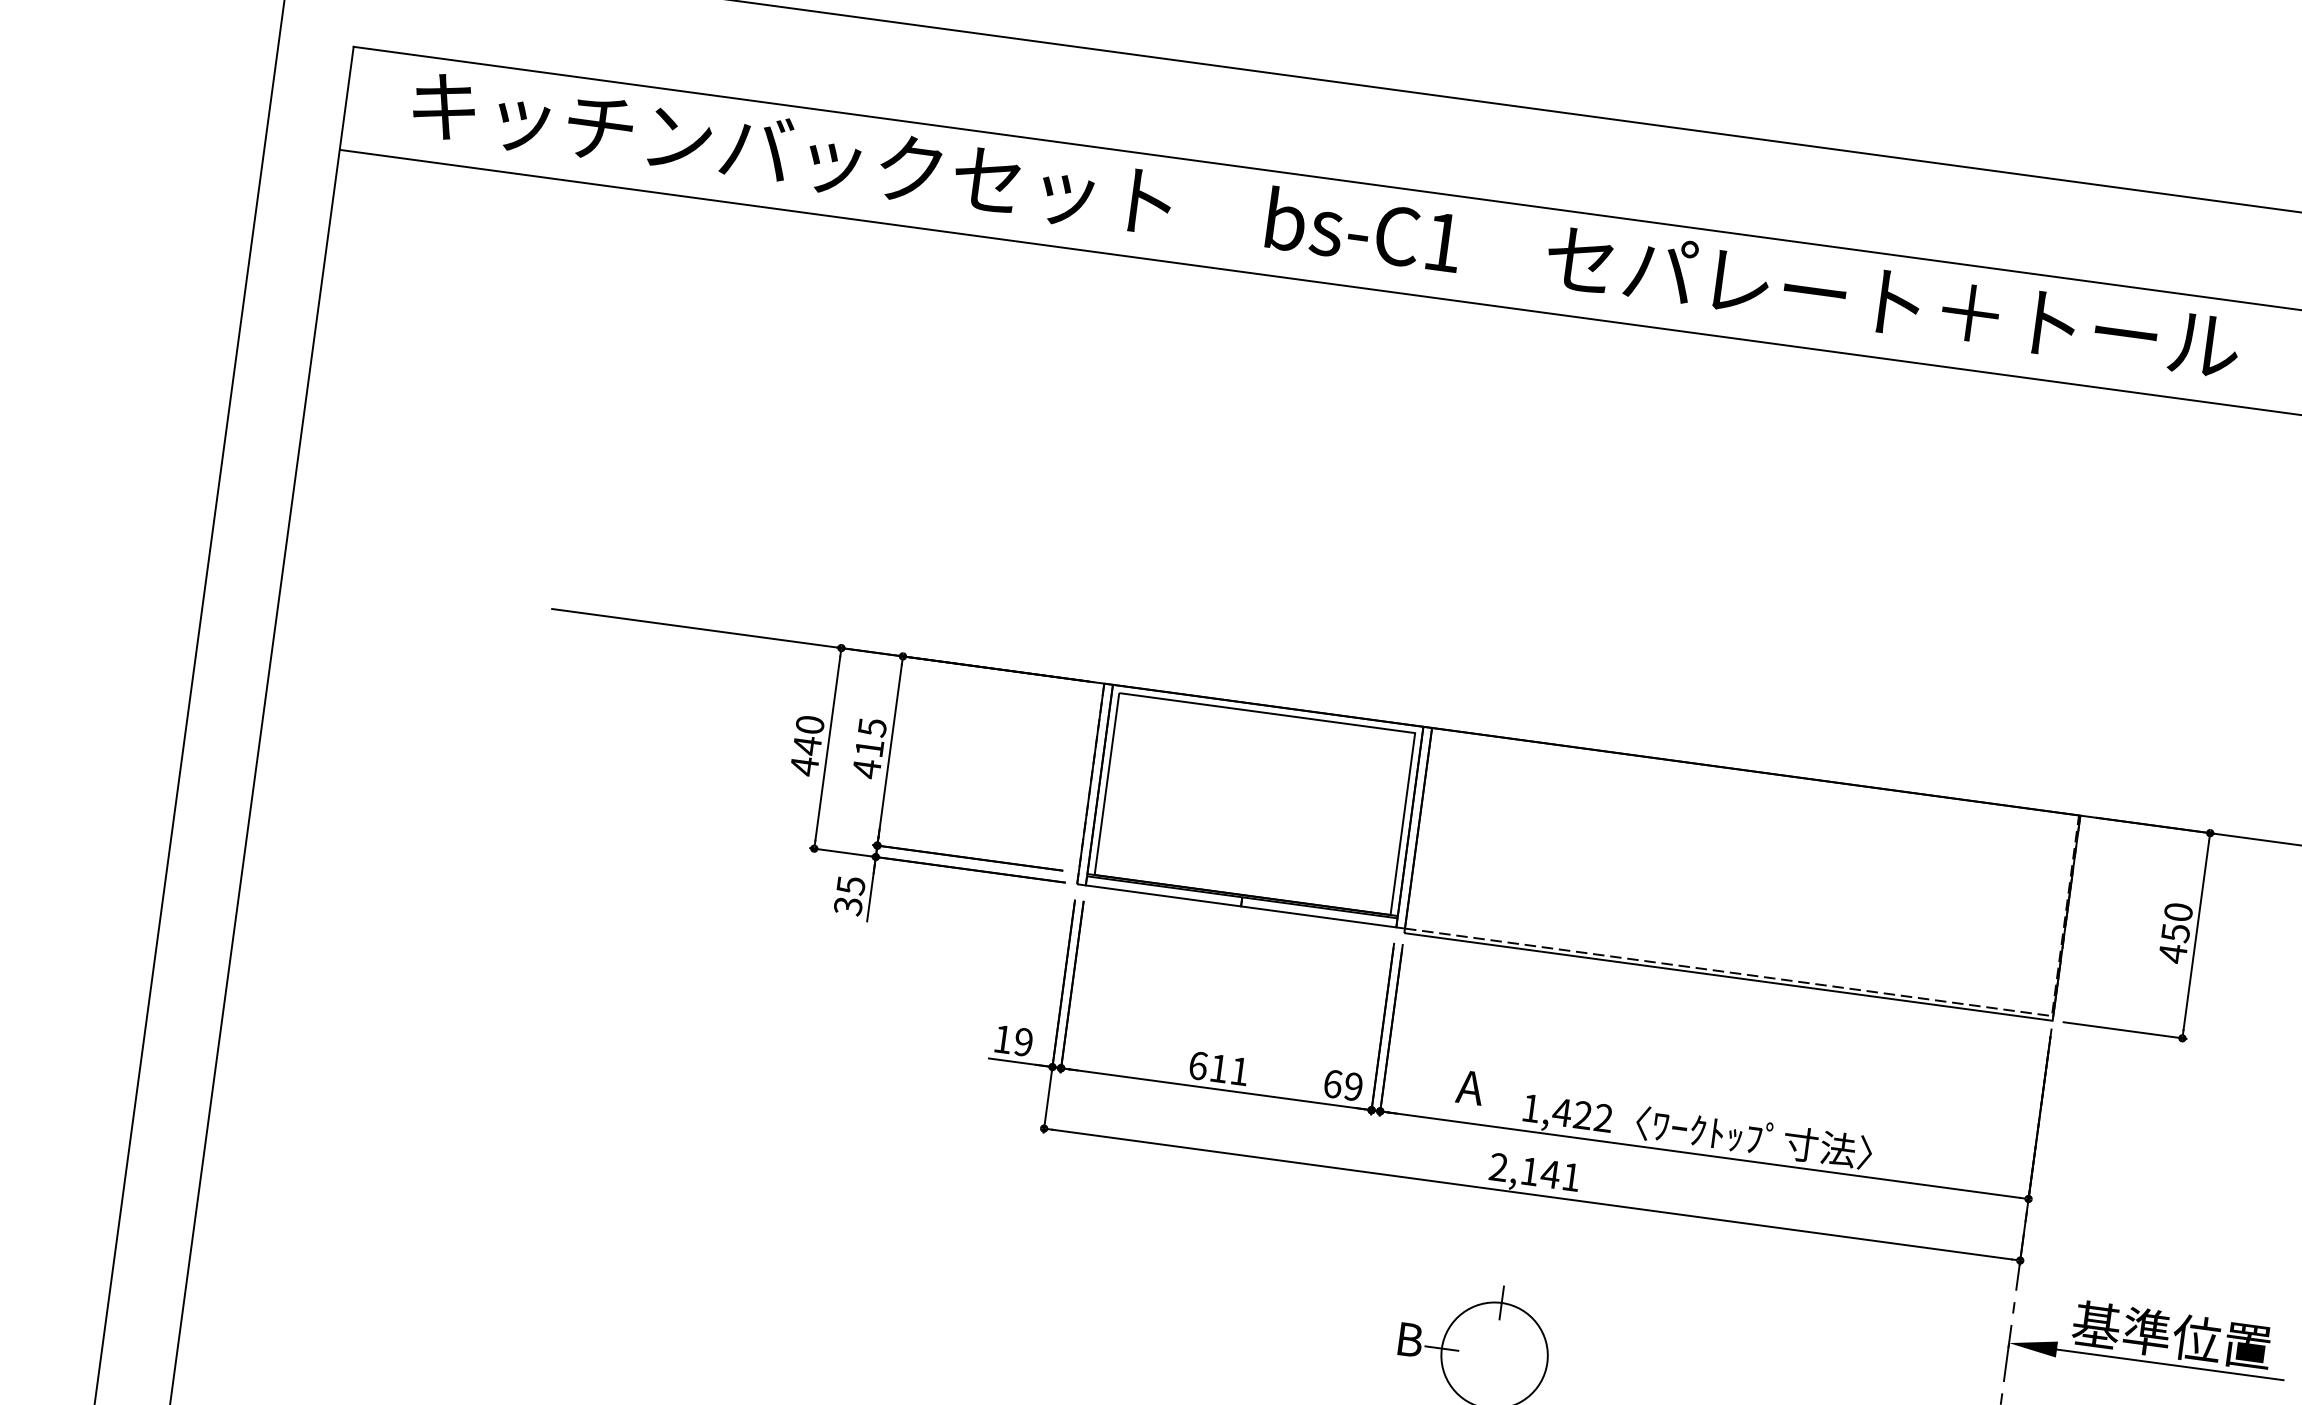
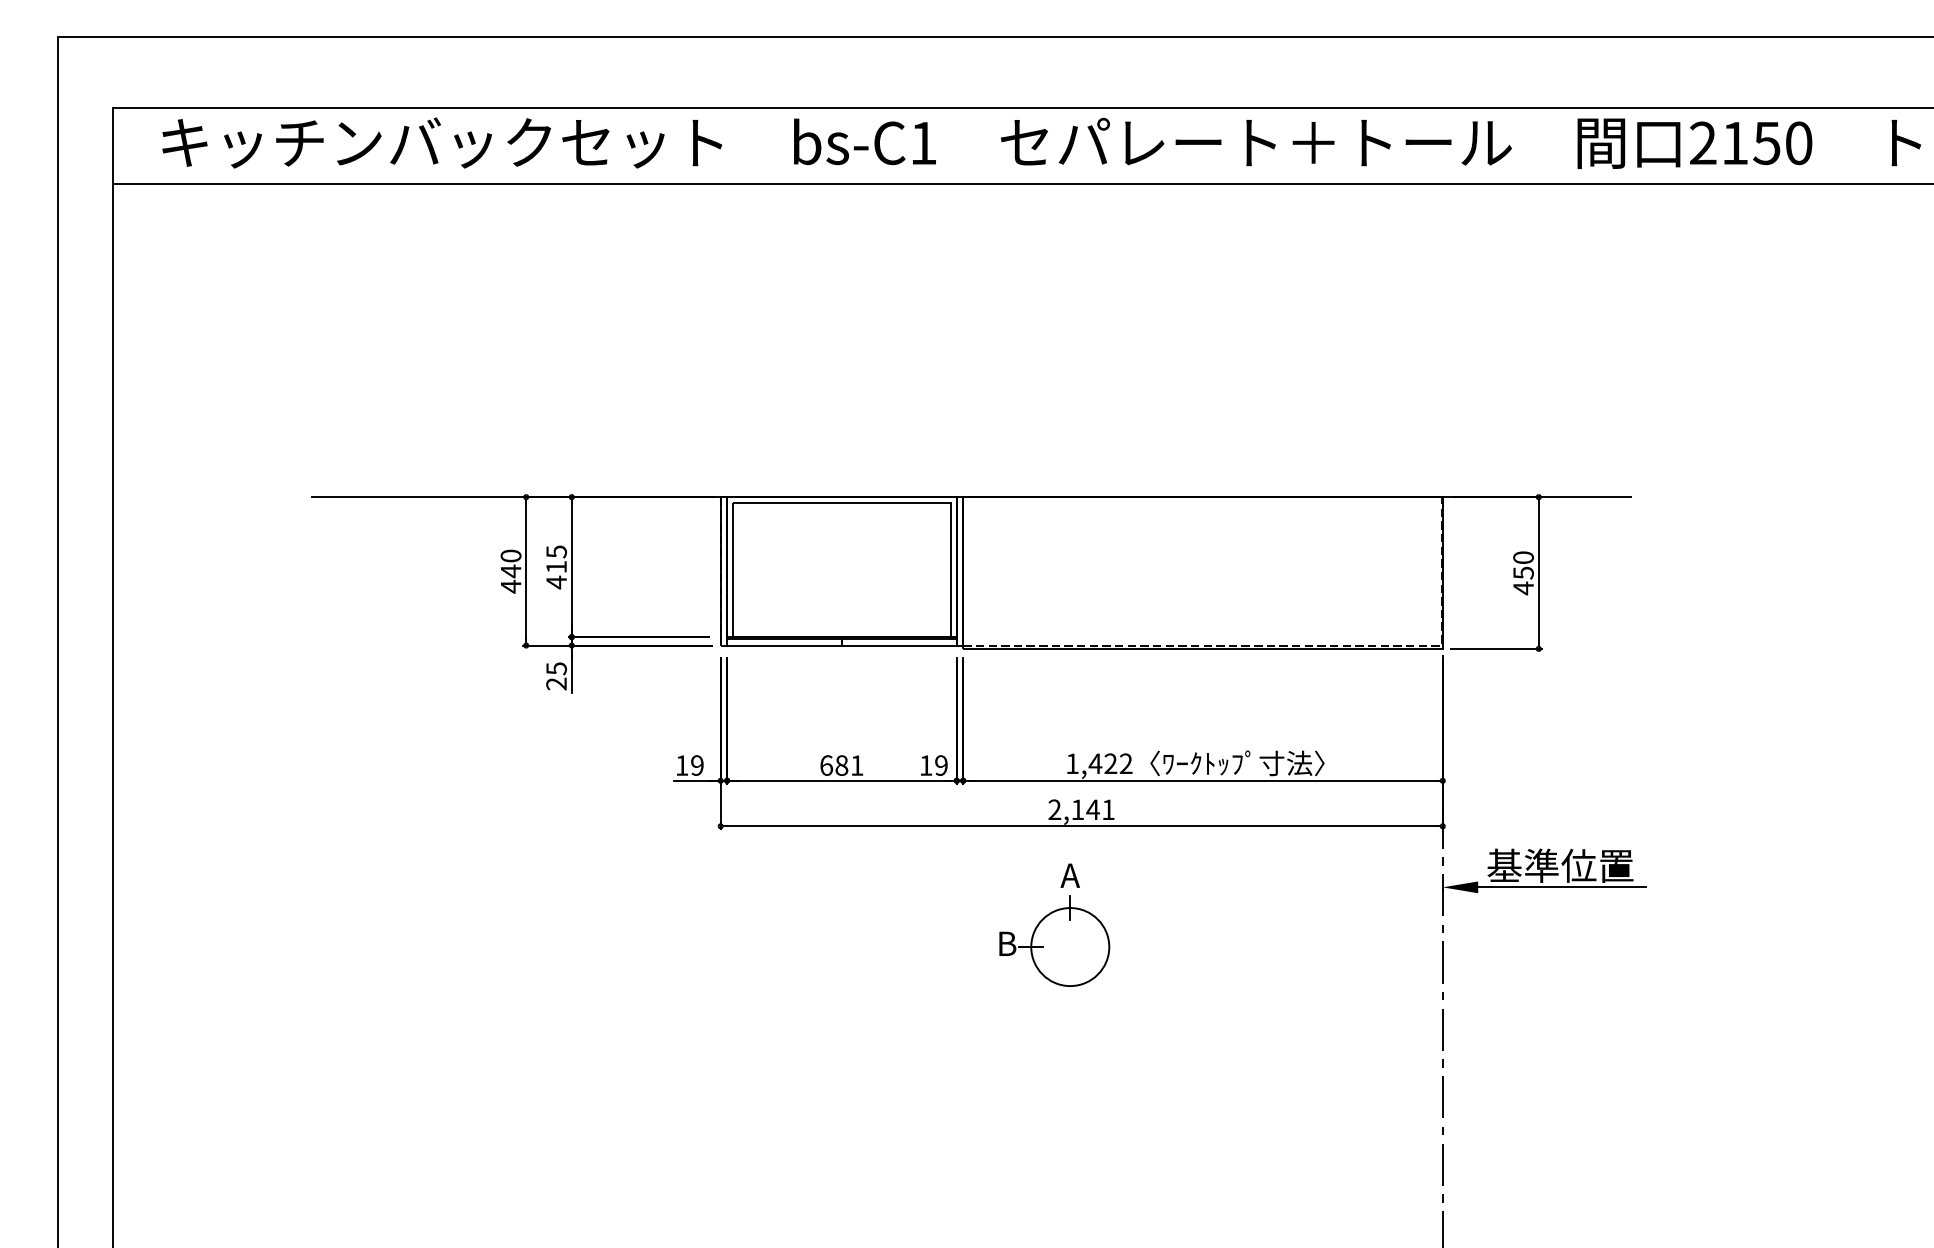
text: (848, 905) -> (556, 683), 35 -> 25
text: (1218, 1068) -> (841, 765), 611 -> 681
text: (1333, 1083) -> (926, 765), 69 -> 19
text: (1469, 1087) -> (1069, 875), moved

